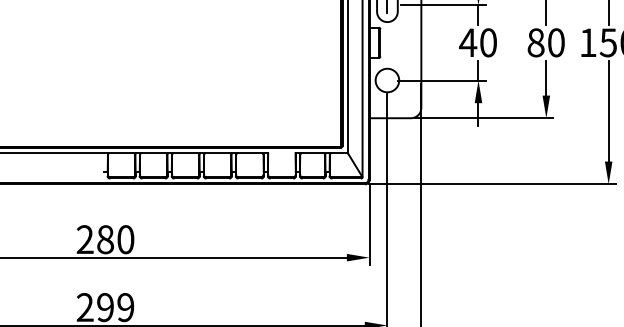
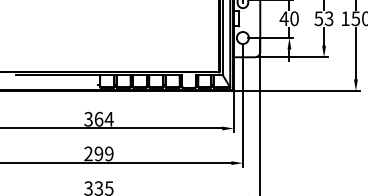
text: (545, 42) -> (323, 18), 80 -> 53
text: (104, 238) -> (98, 118), 280 -> 364

